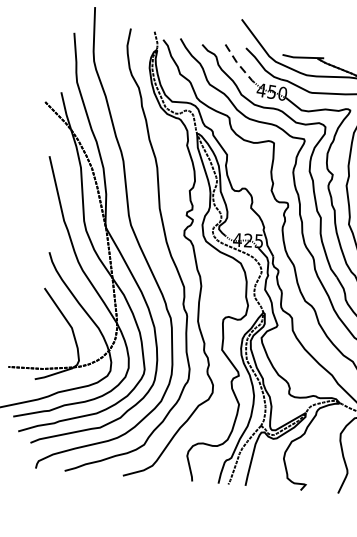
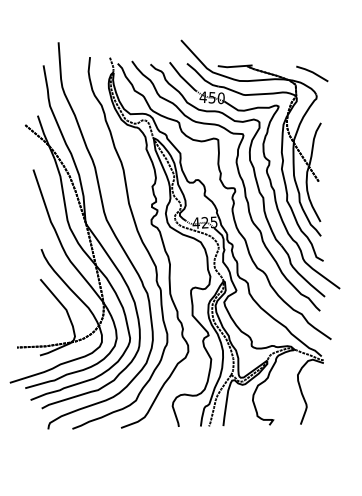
line: (238, 65) -> (182, 78), dashed -> solid

